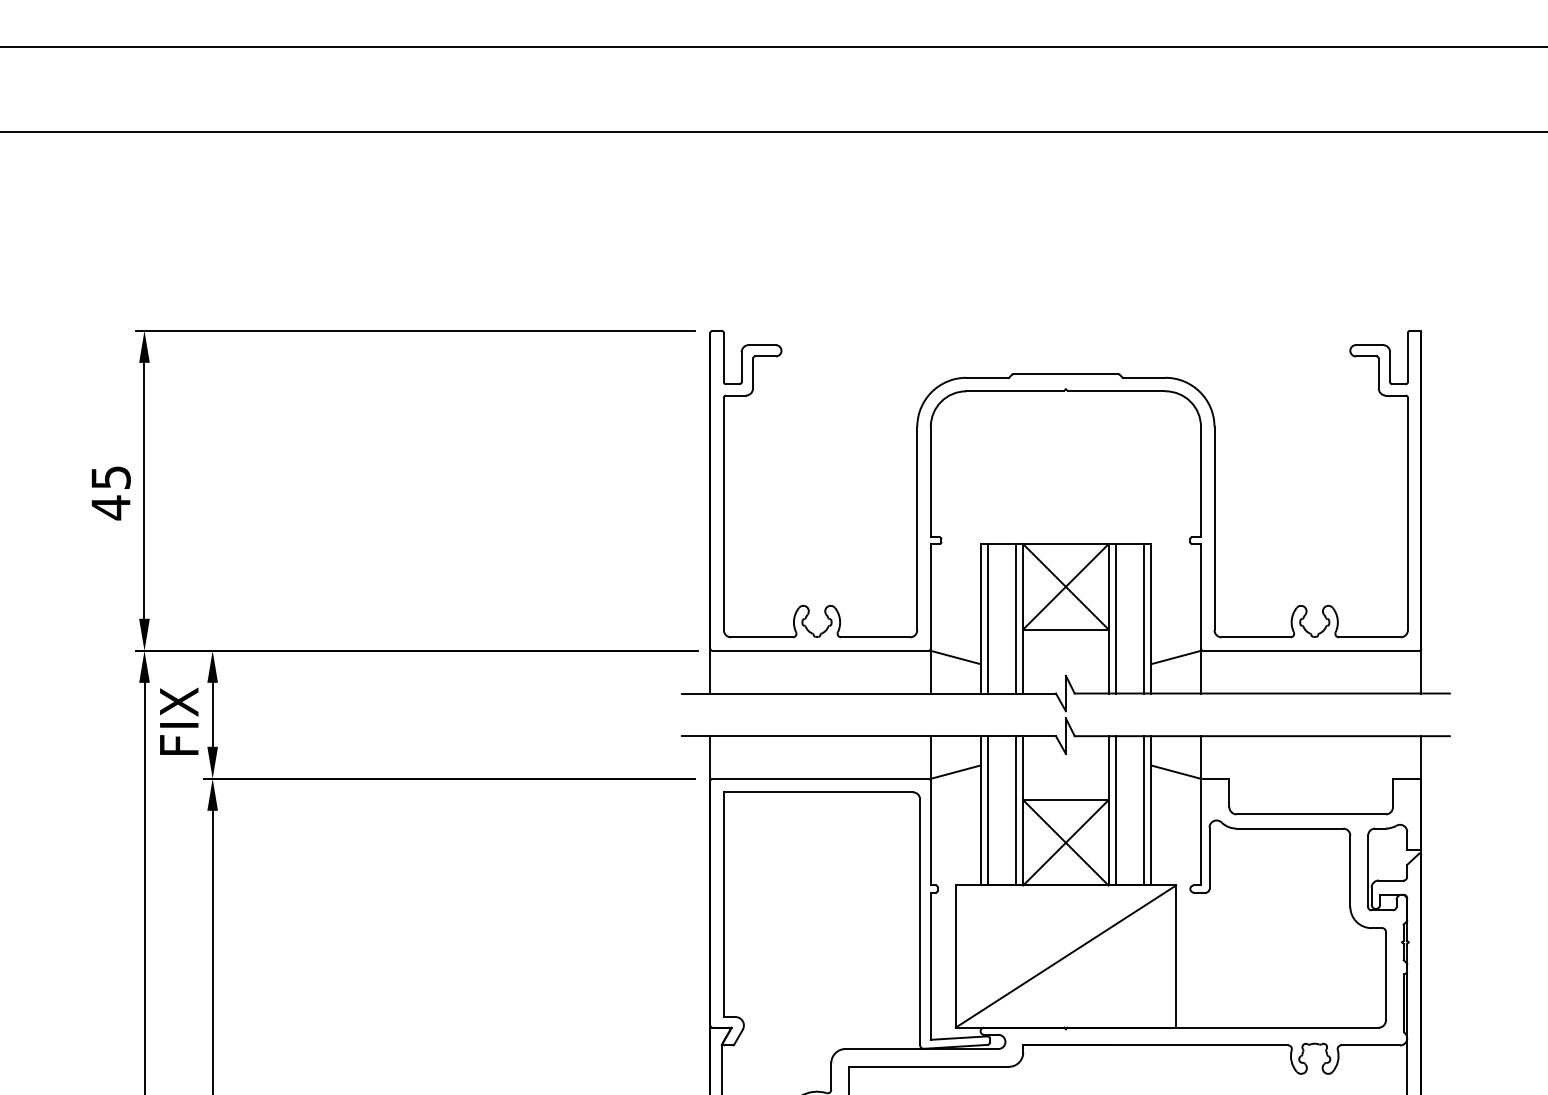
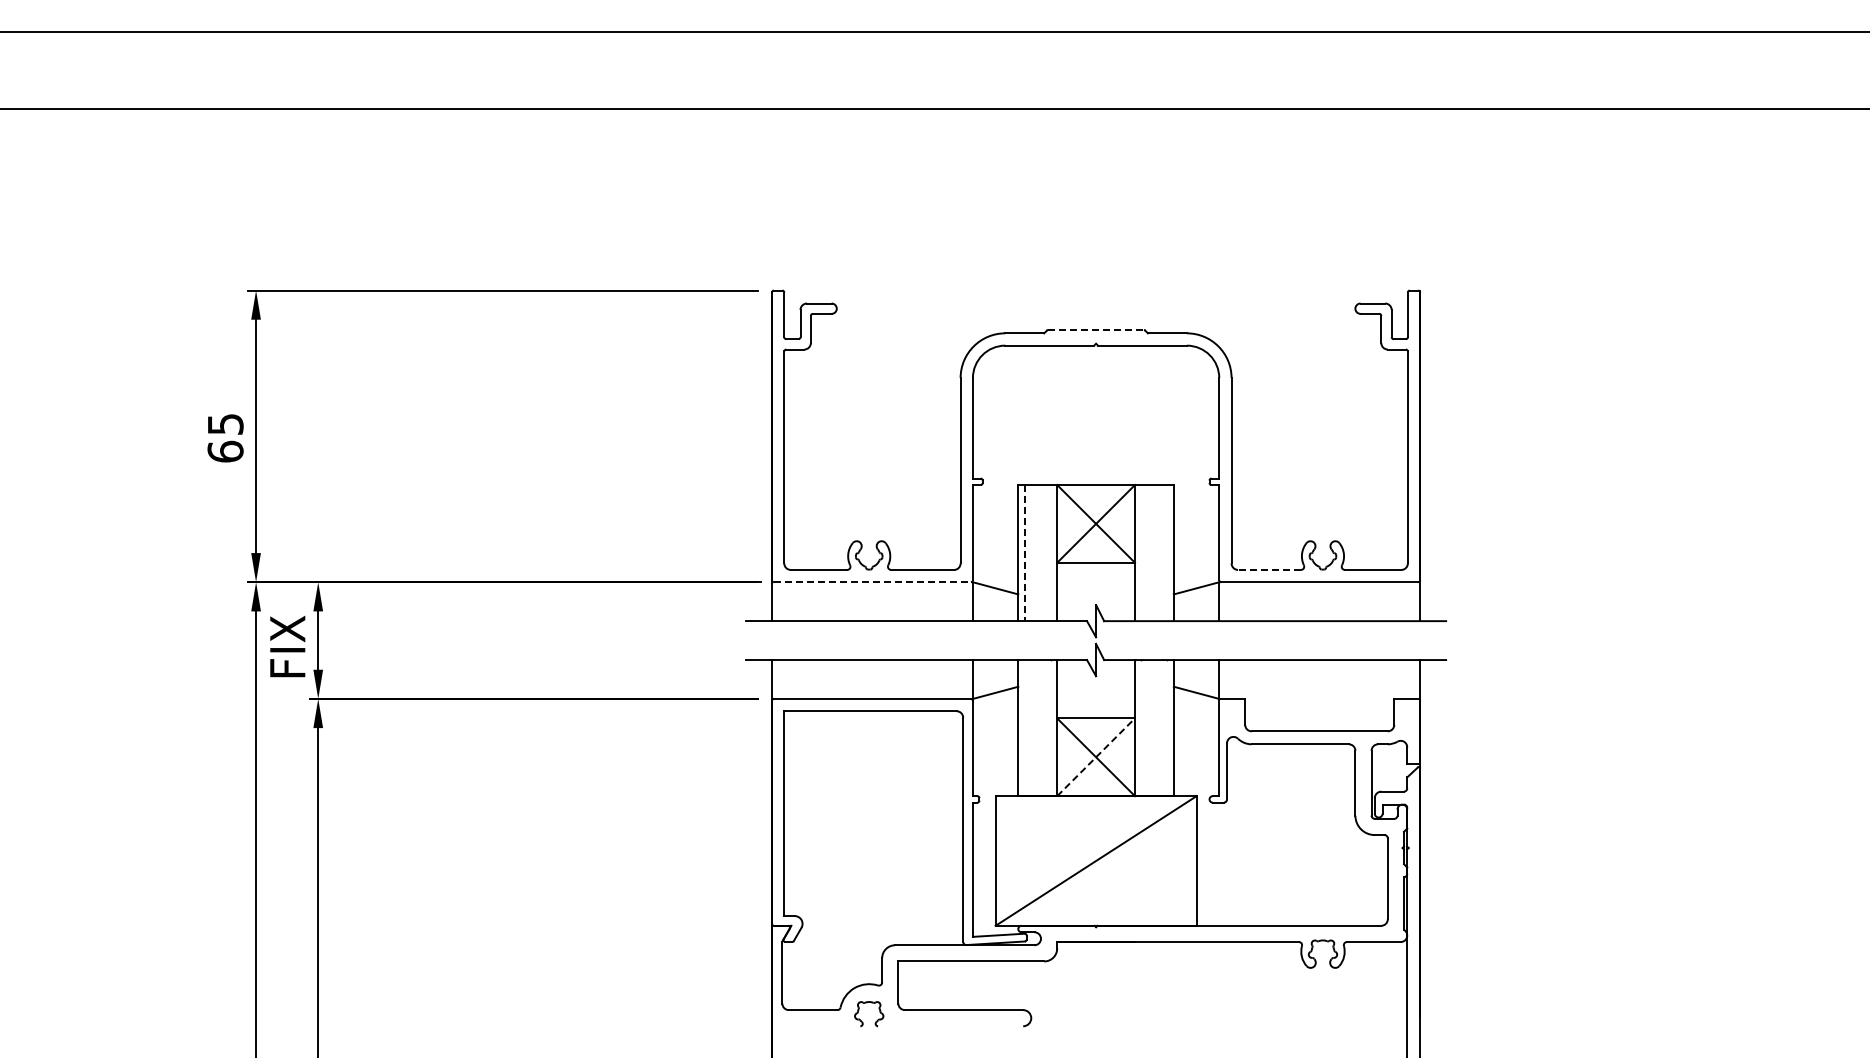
line: (1066, 374) -> (1096, 330), solid -> dashed
text: (110, 507) -> (225, 451), 45 -> 65
line: (987, 619) -> (1024, 553), solid -> dashed
line: (1015, 619) -> (1050, 553), removed
line: (1115, 619) -> (1141, 553), removed
line: (1144, 619) -> (1167, 553), removed
line: (1256, 636) -> (1269, 569), solid -> dashed
line: (820, 651) -> (872, 582), solid -> dashed
line: (987, 811) -> (1024, 728), removed
line: (1015, 811) -> (1050, 728), removed
line: (1115, 811) -> (1141, 728), removed
line: (1144, 811) -> (1167, 728), removed
line: (1066, 841) -> (1096, 756), solid -> dashed

